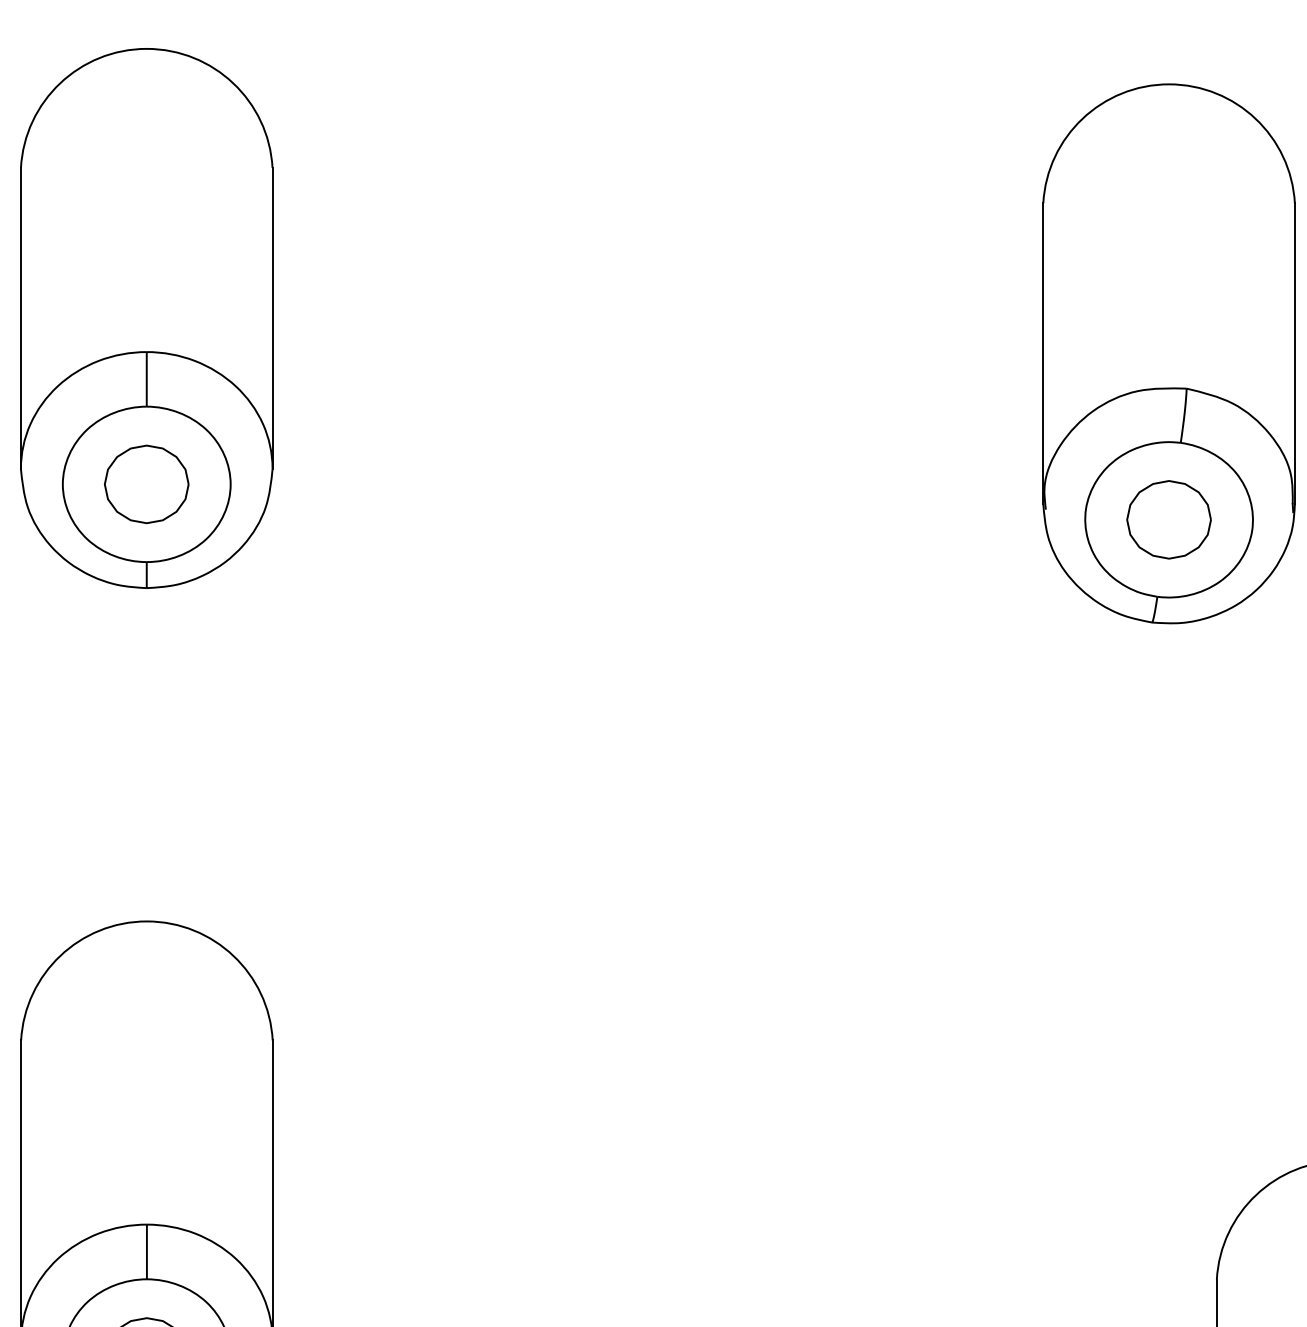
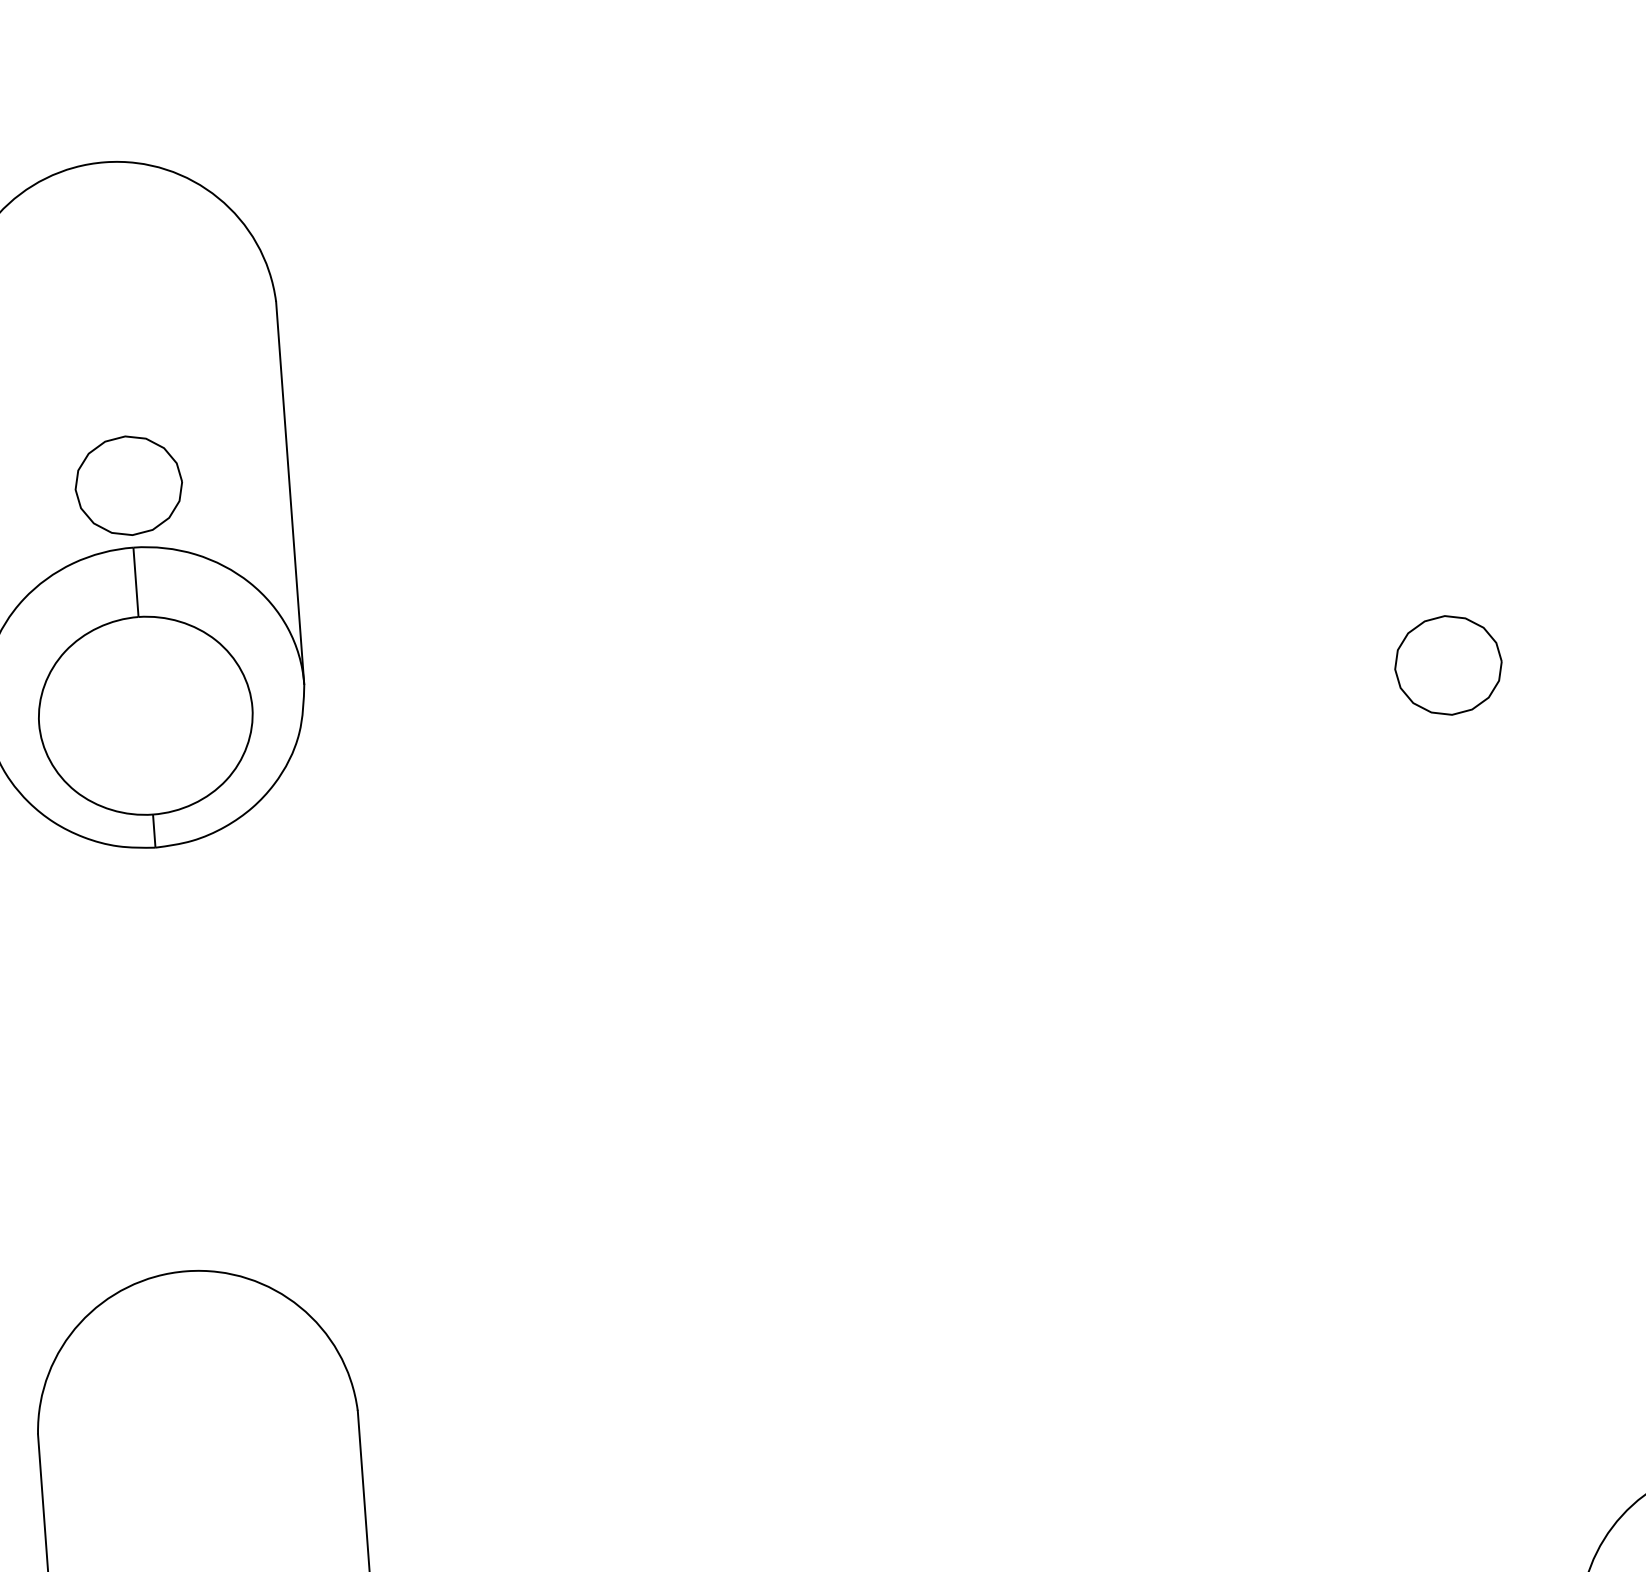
part: (1168, 353) -> (1432, 454), removed
part: (146, 484) -> (128, 485), moved

